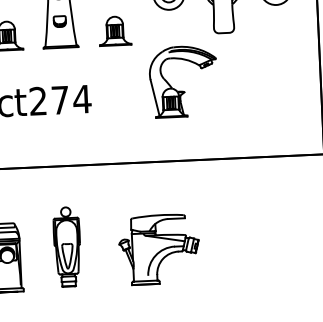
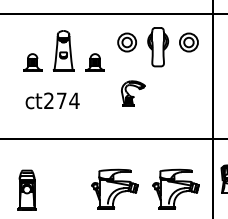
part: (183, 81) -> (133, 93), size x0.6
part: (263, 242) -> (175, 188), added
part: (66, 246) -> (61, 185), removed

